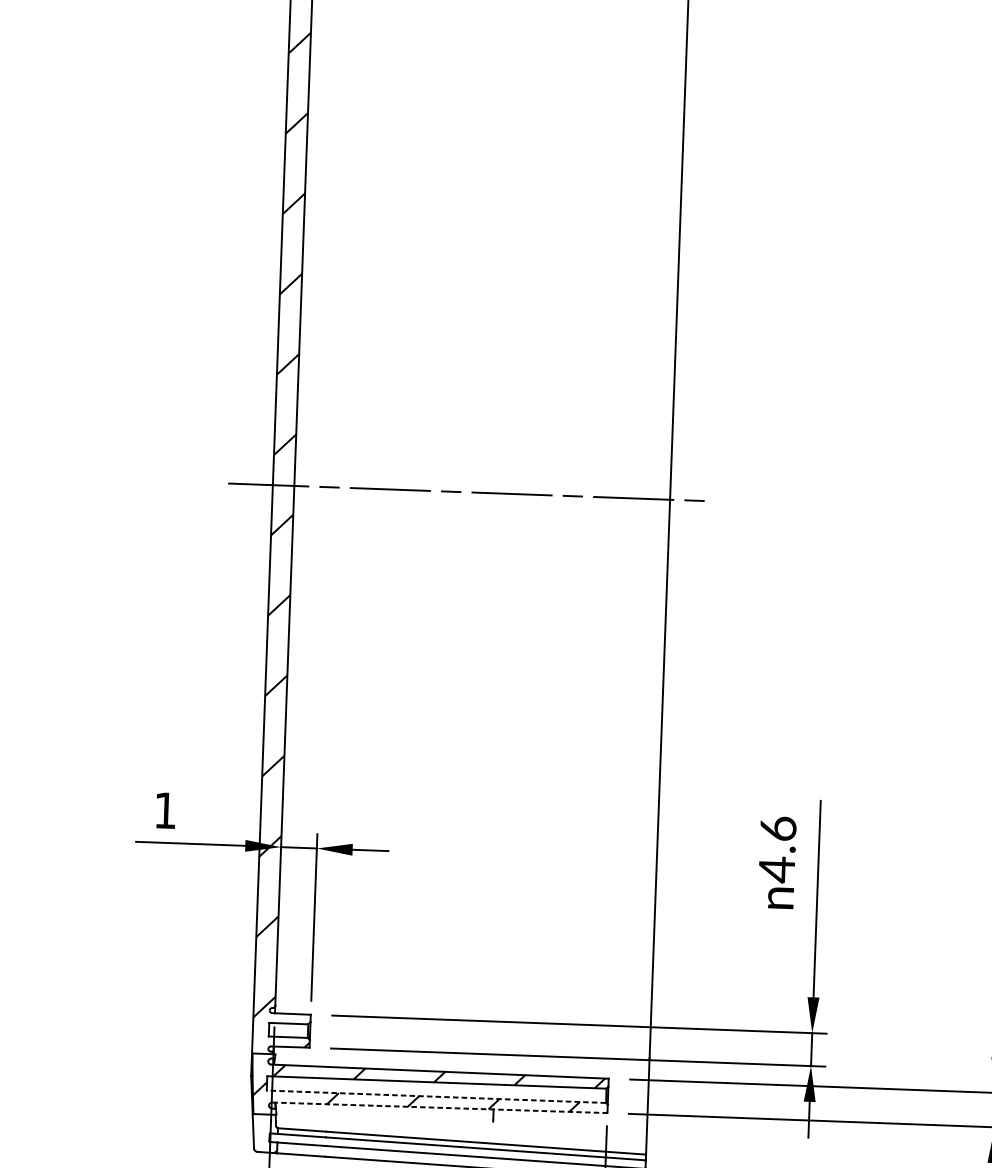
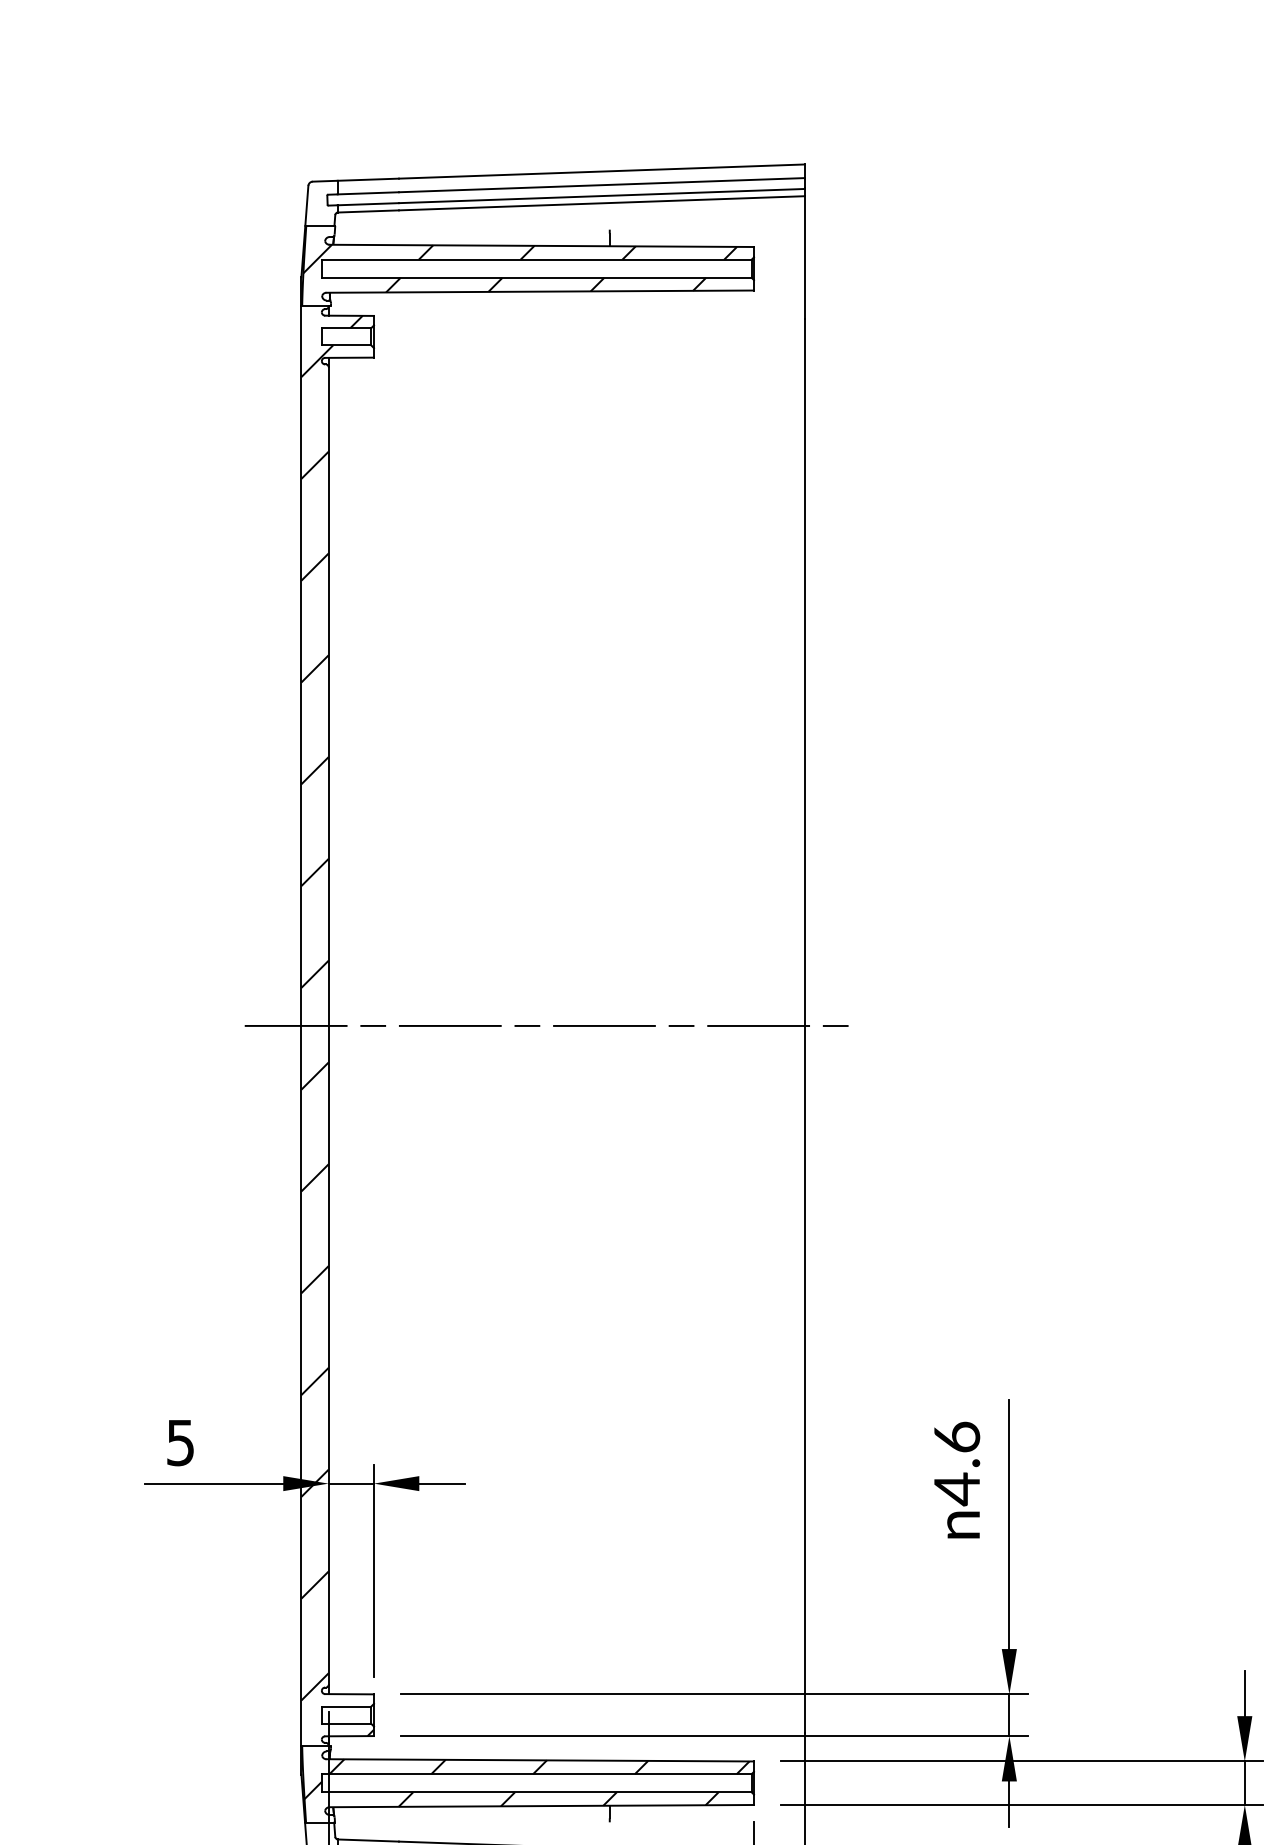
text: (165, 811) -> (180, 1443), 1 -> 5
line: (436, 1096) -> (536, 1792), dashed -> solid
line: (440, 1108) -> (542, 1806), dashed -> solid

